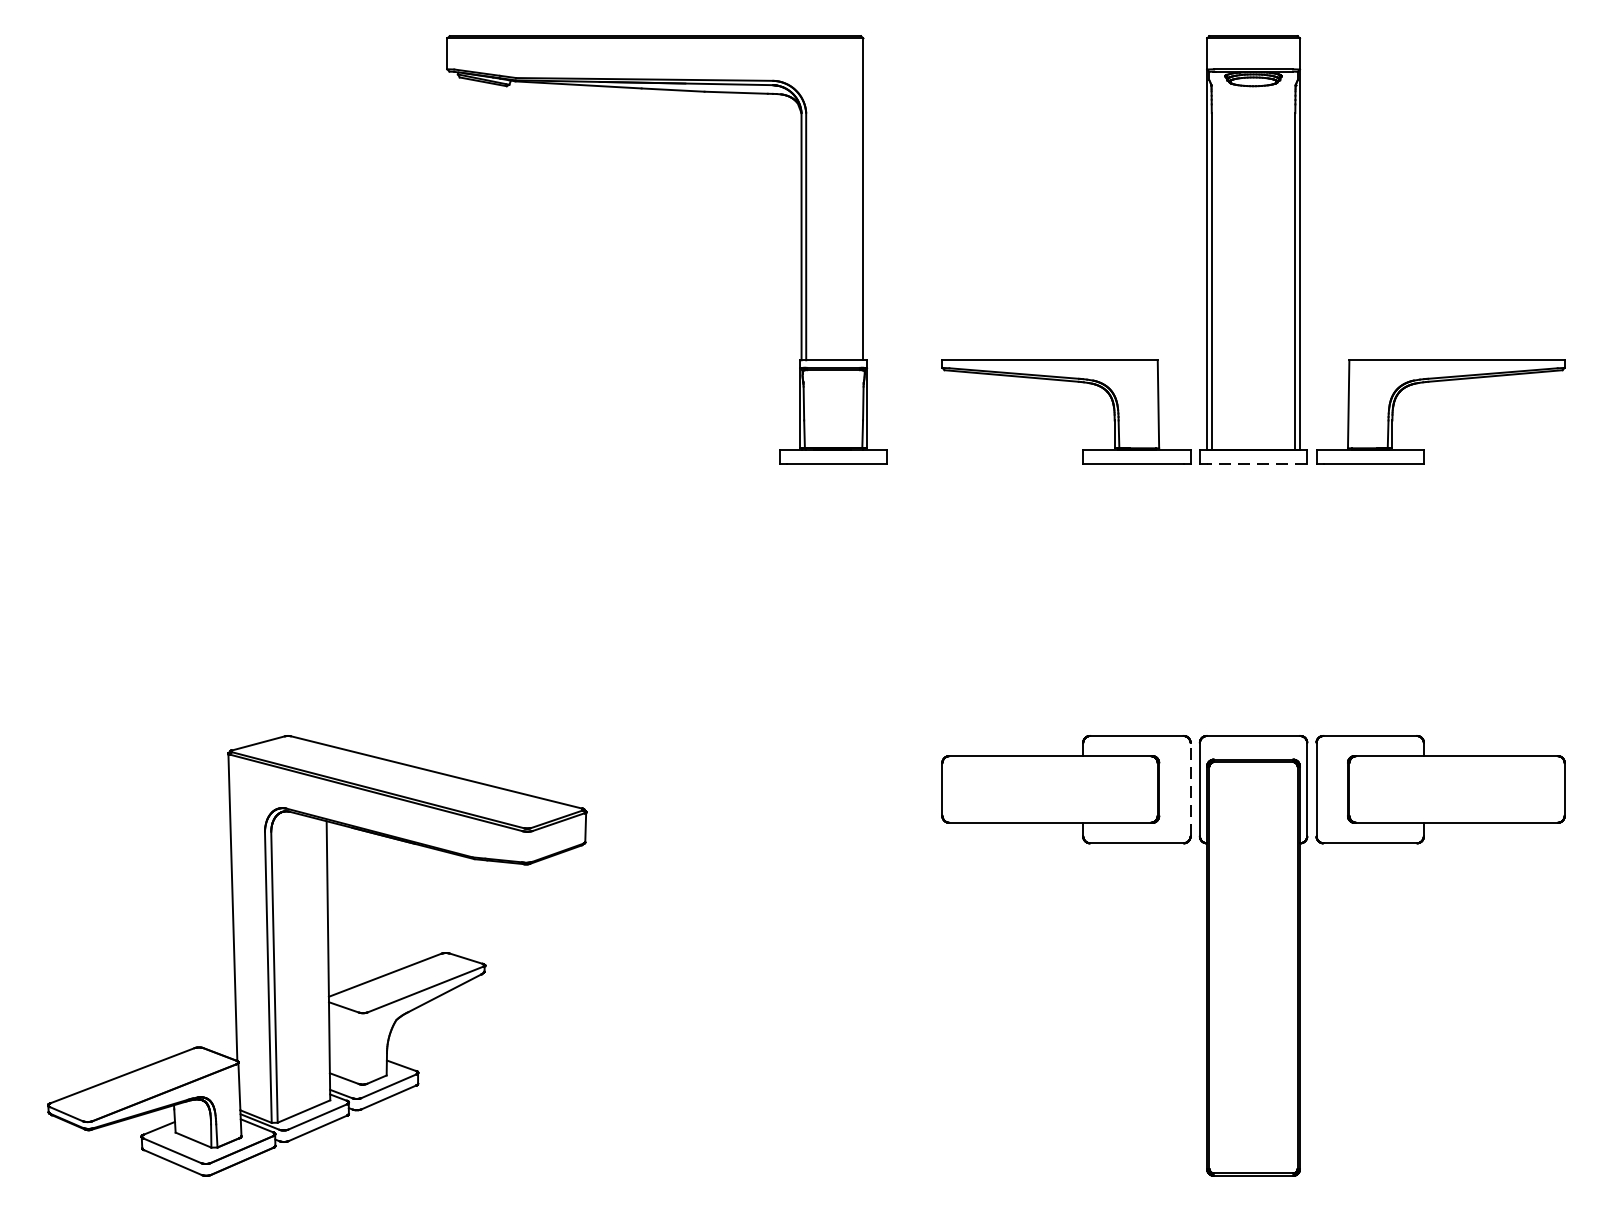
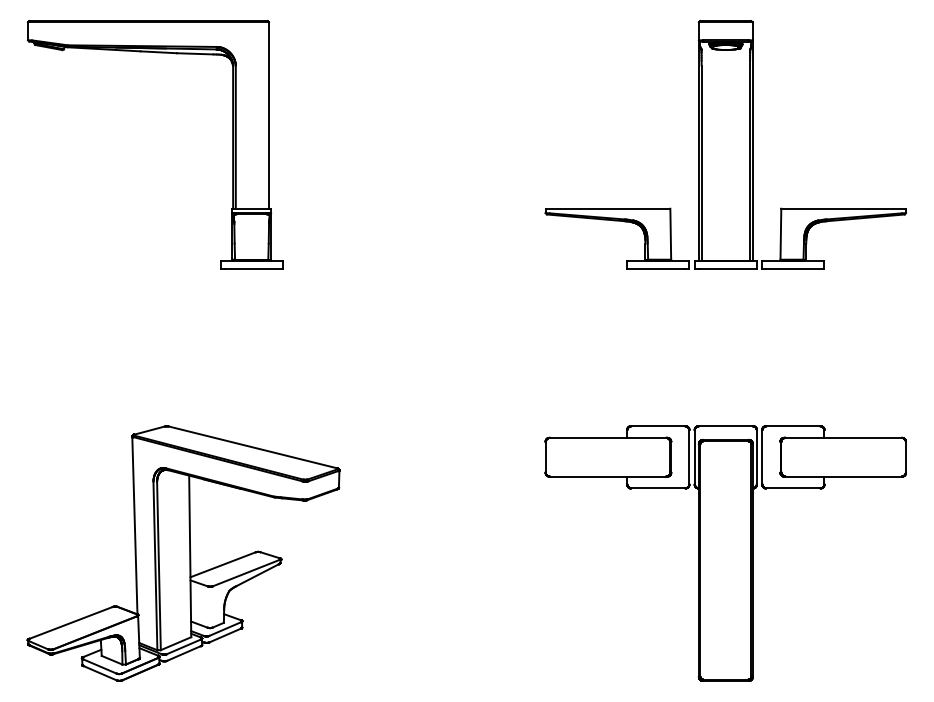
part: (800, 249) -> (232, 144), moved
line: (1256, 463) -> (727, 268), dashed -> solid
line: (1190, 788) -> (689, 456), dashed -> solid

